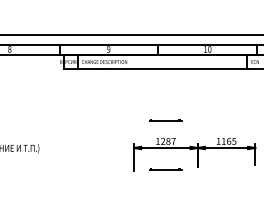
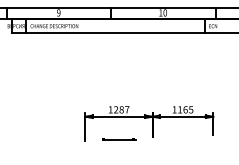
line: (165, 120) -> (118, 87), removed

